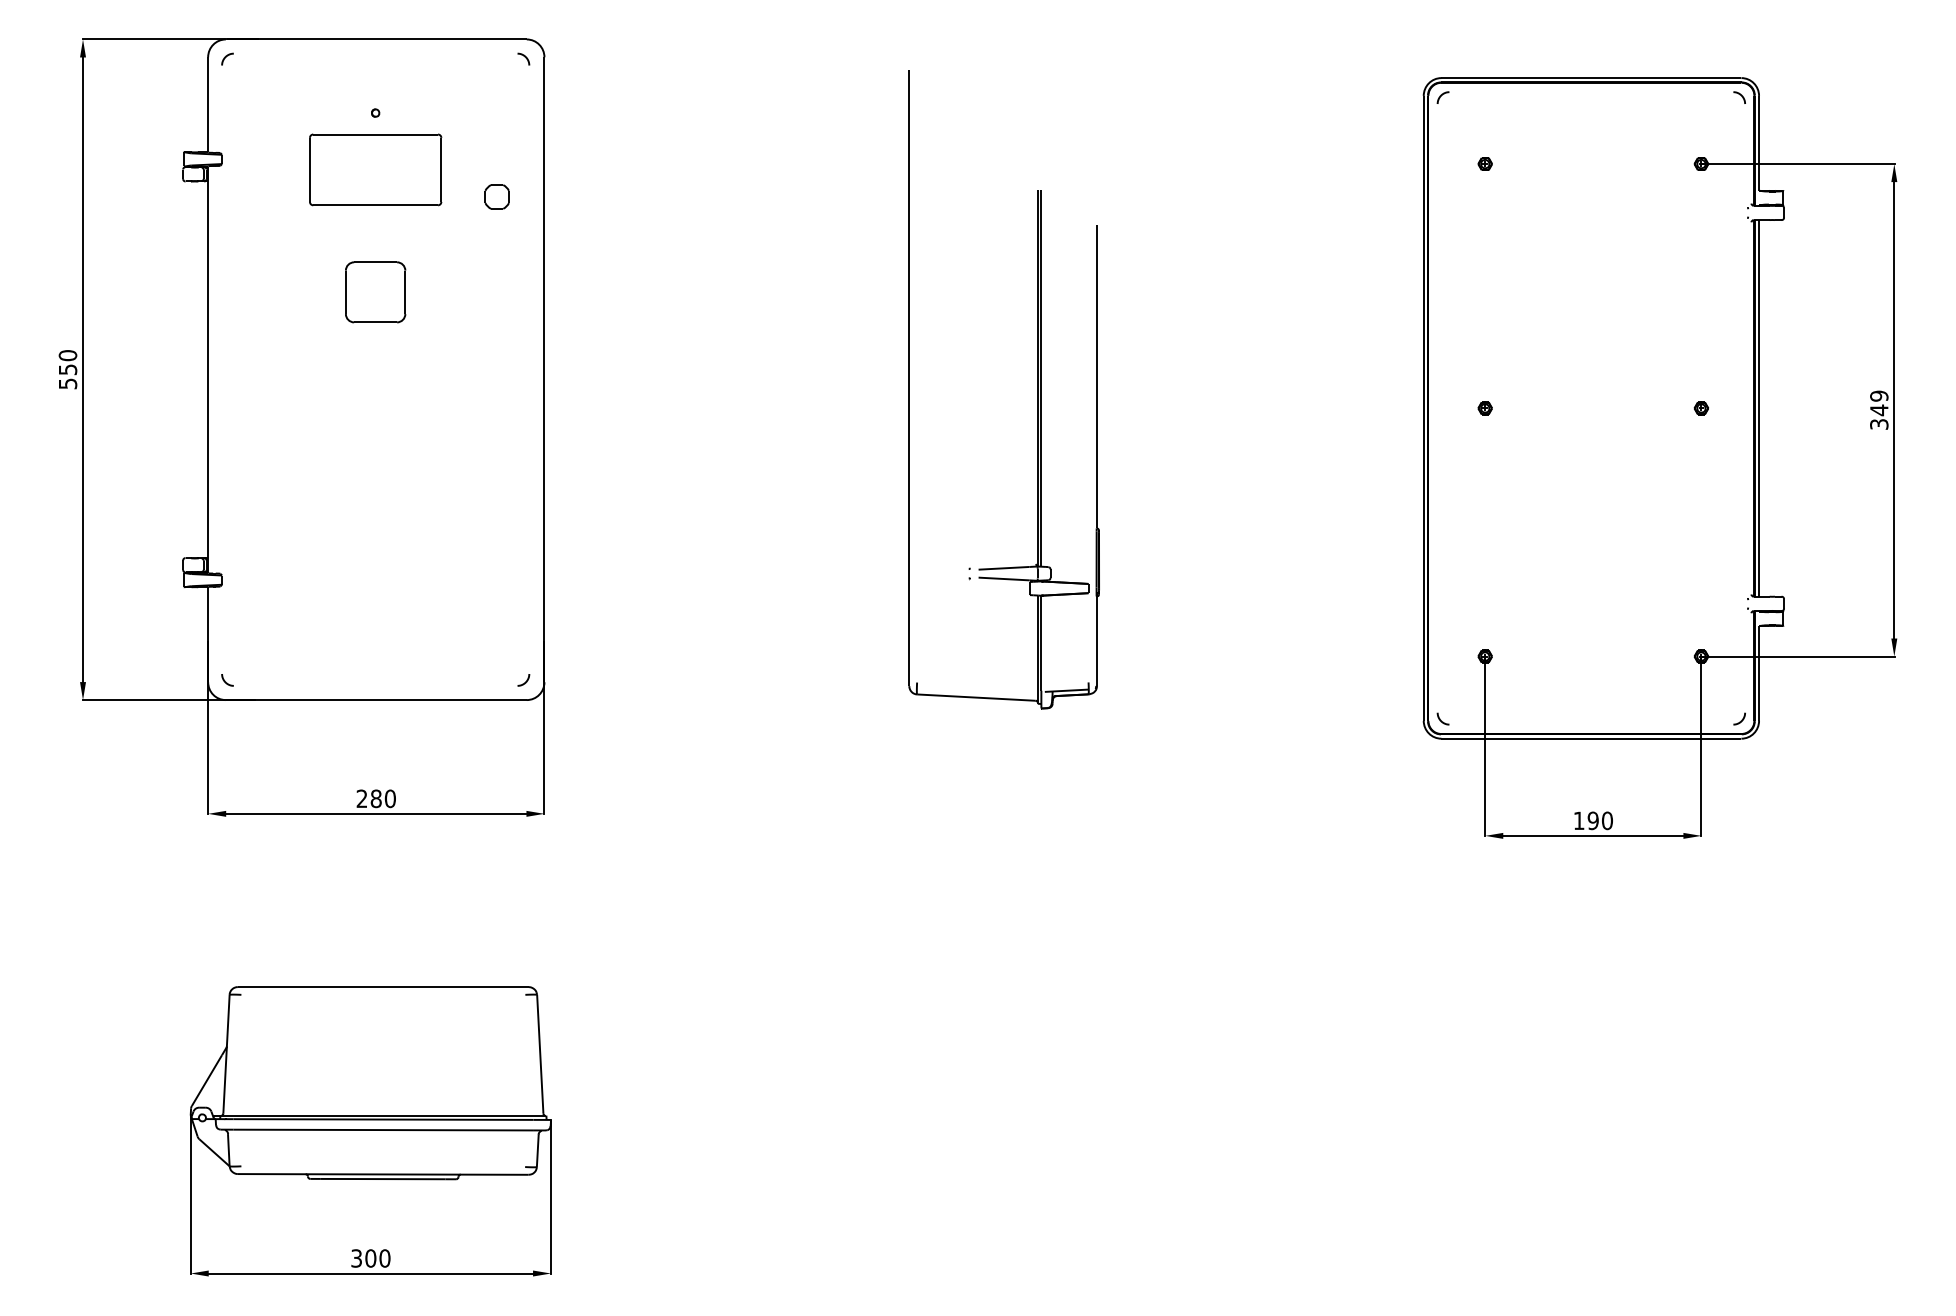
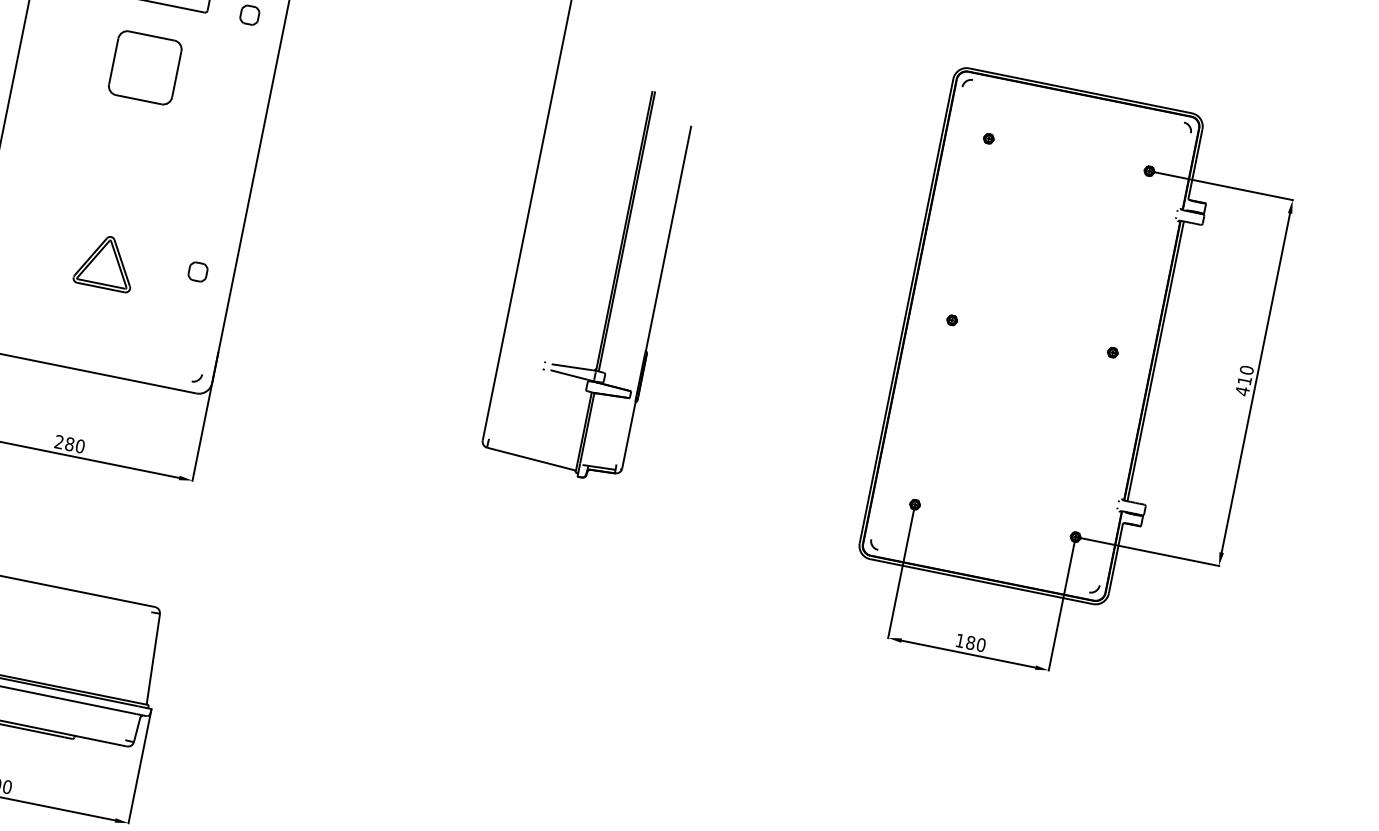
part: (375, 292) -> (145, 67), size x1.43
text: (1879, 410) -> (1244, 380), 349 -> 410
part: (496, 542) -> (197, 271), added
part: (375, 553) -> (106, 261), added
text: (1592, 820) -> (970, 642), 190 -> 180

